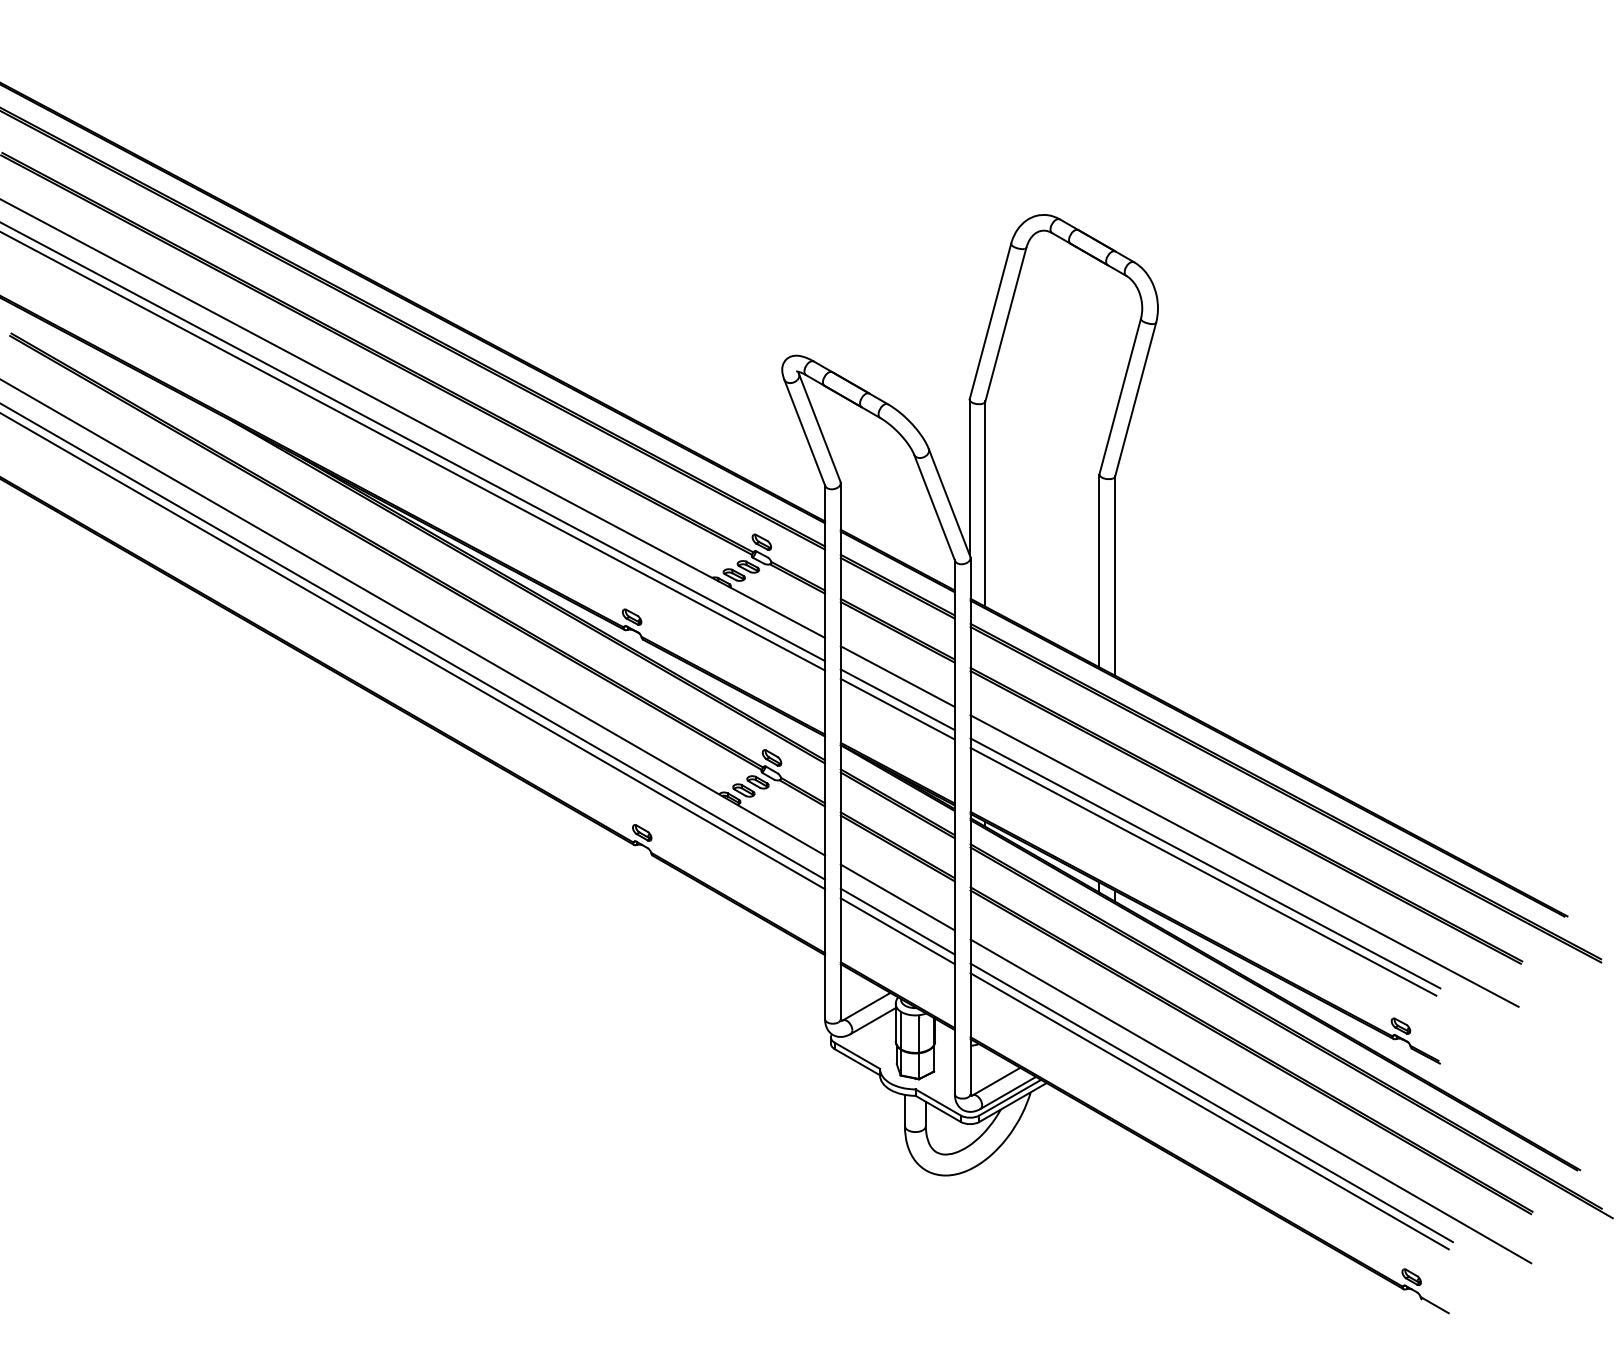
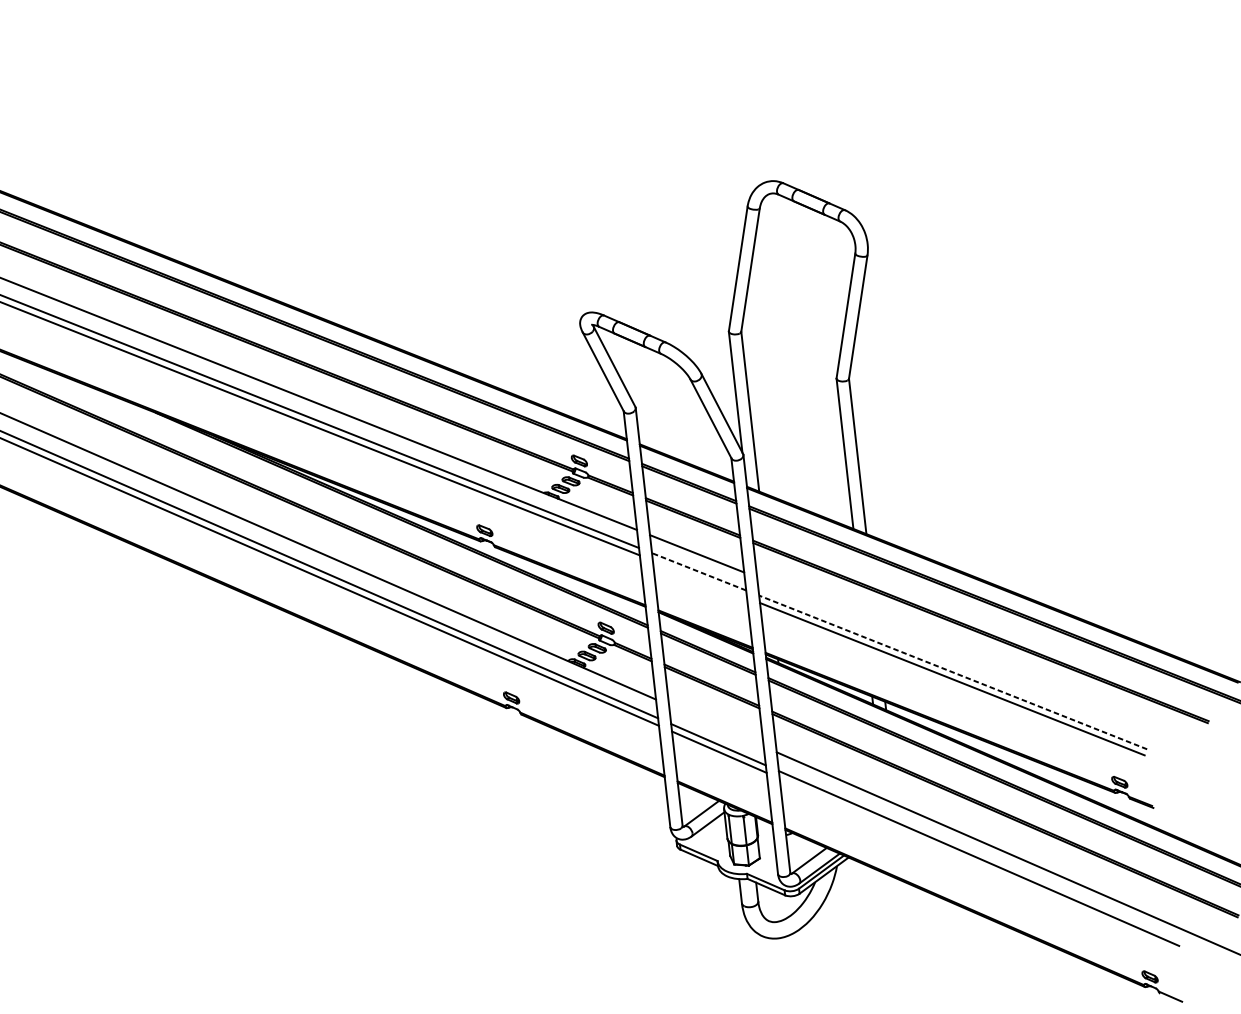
line: (897, 699) -> (698, 571), solid -> dashed
line: (897, 708) -> (699, 578), removed
line: (1244, 860) -> (983, 666), removed
line: (1205, 863) -> (953, 672), solid -> dashed
line: (897, 897) -> (716, 725), removed
line: (1209, 1111) -> (978, 865), removed

